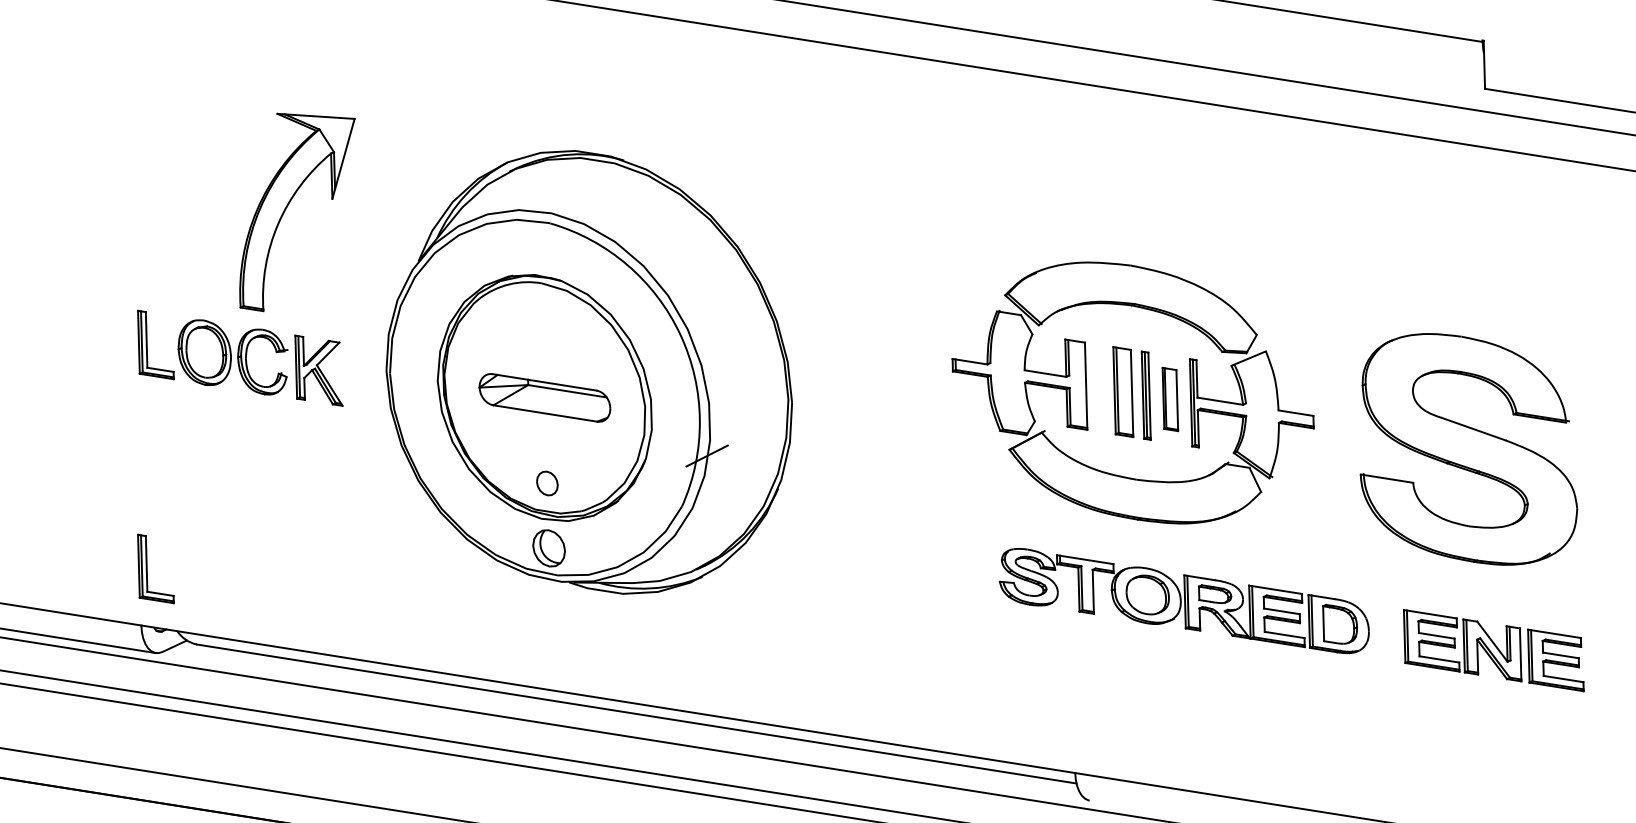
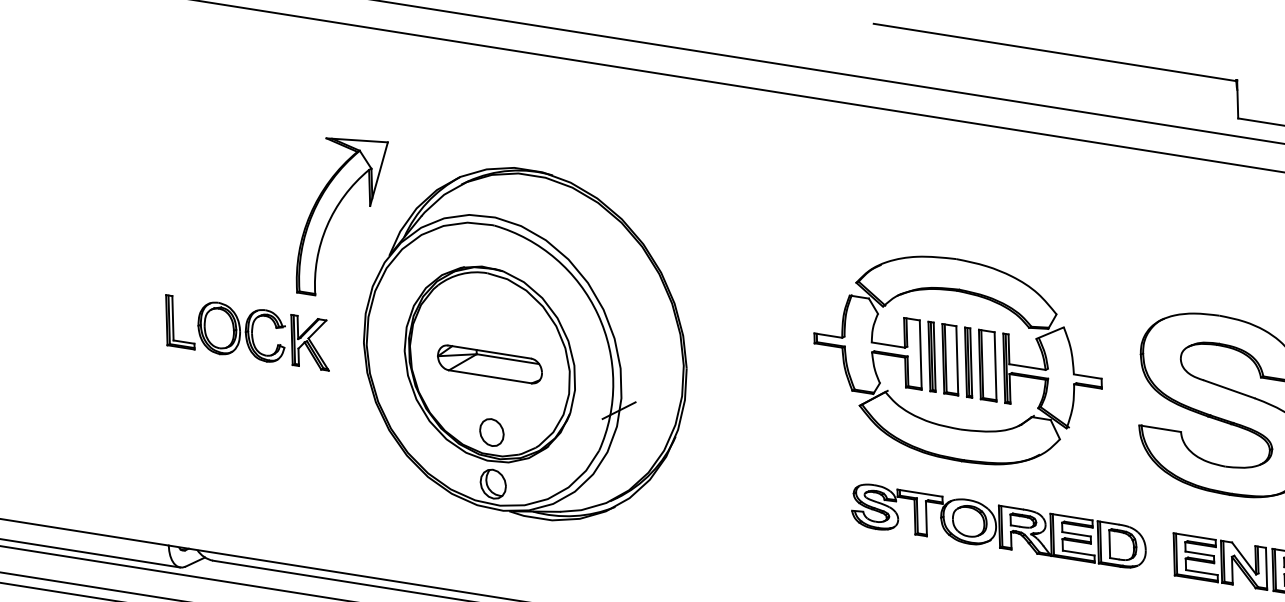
part: (287, 207) -> (334, 212), moved
part: (1099, 388) -> (931, 356), added
part: (1170, 399) -> (987, 365), size x1.43
part: (547, 483) -> (492, 432), size x1.43
part: (147, 568) -> (173, 500), removed

